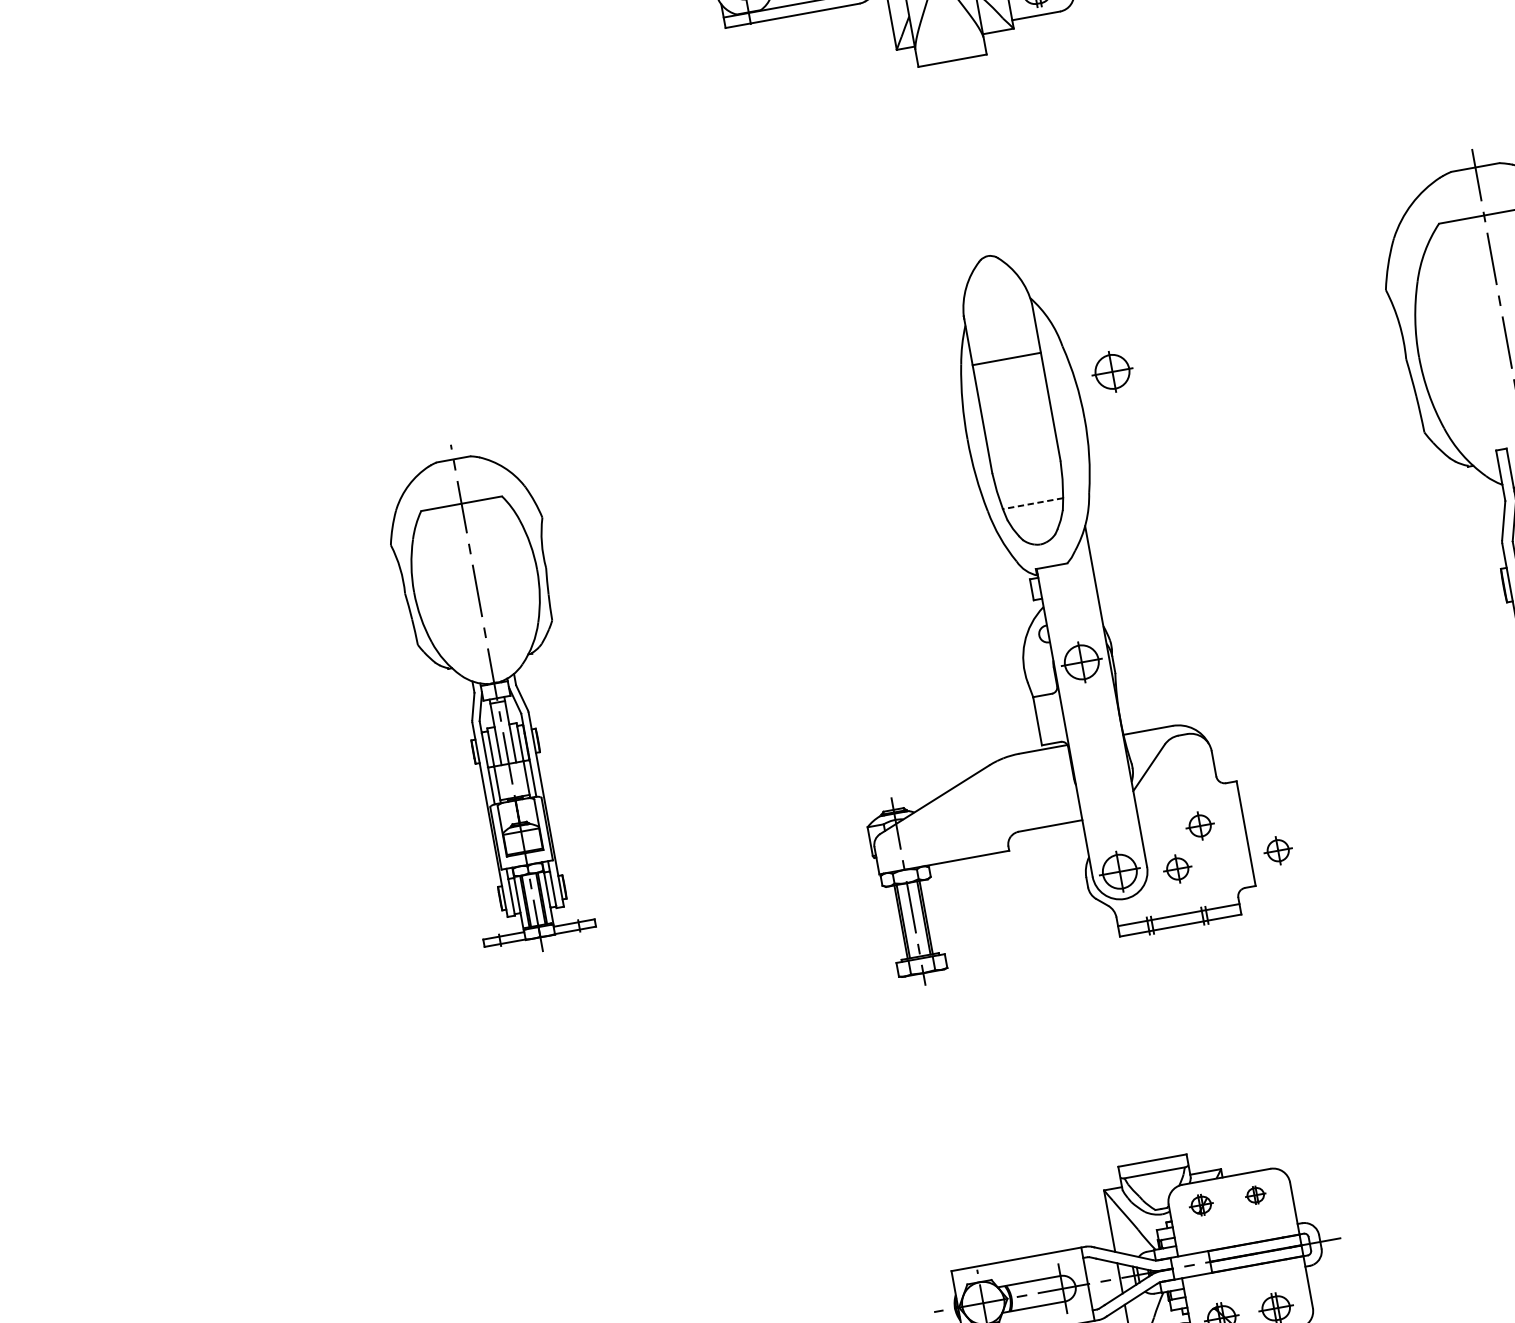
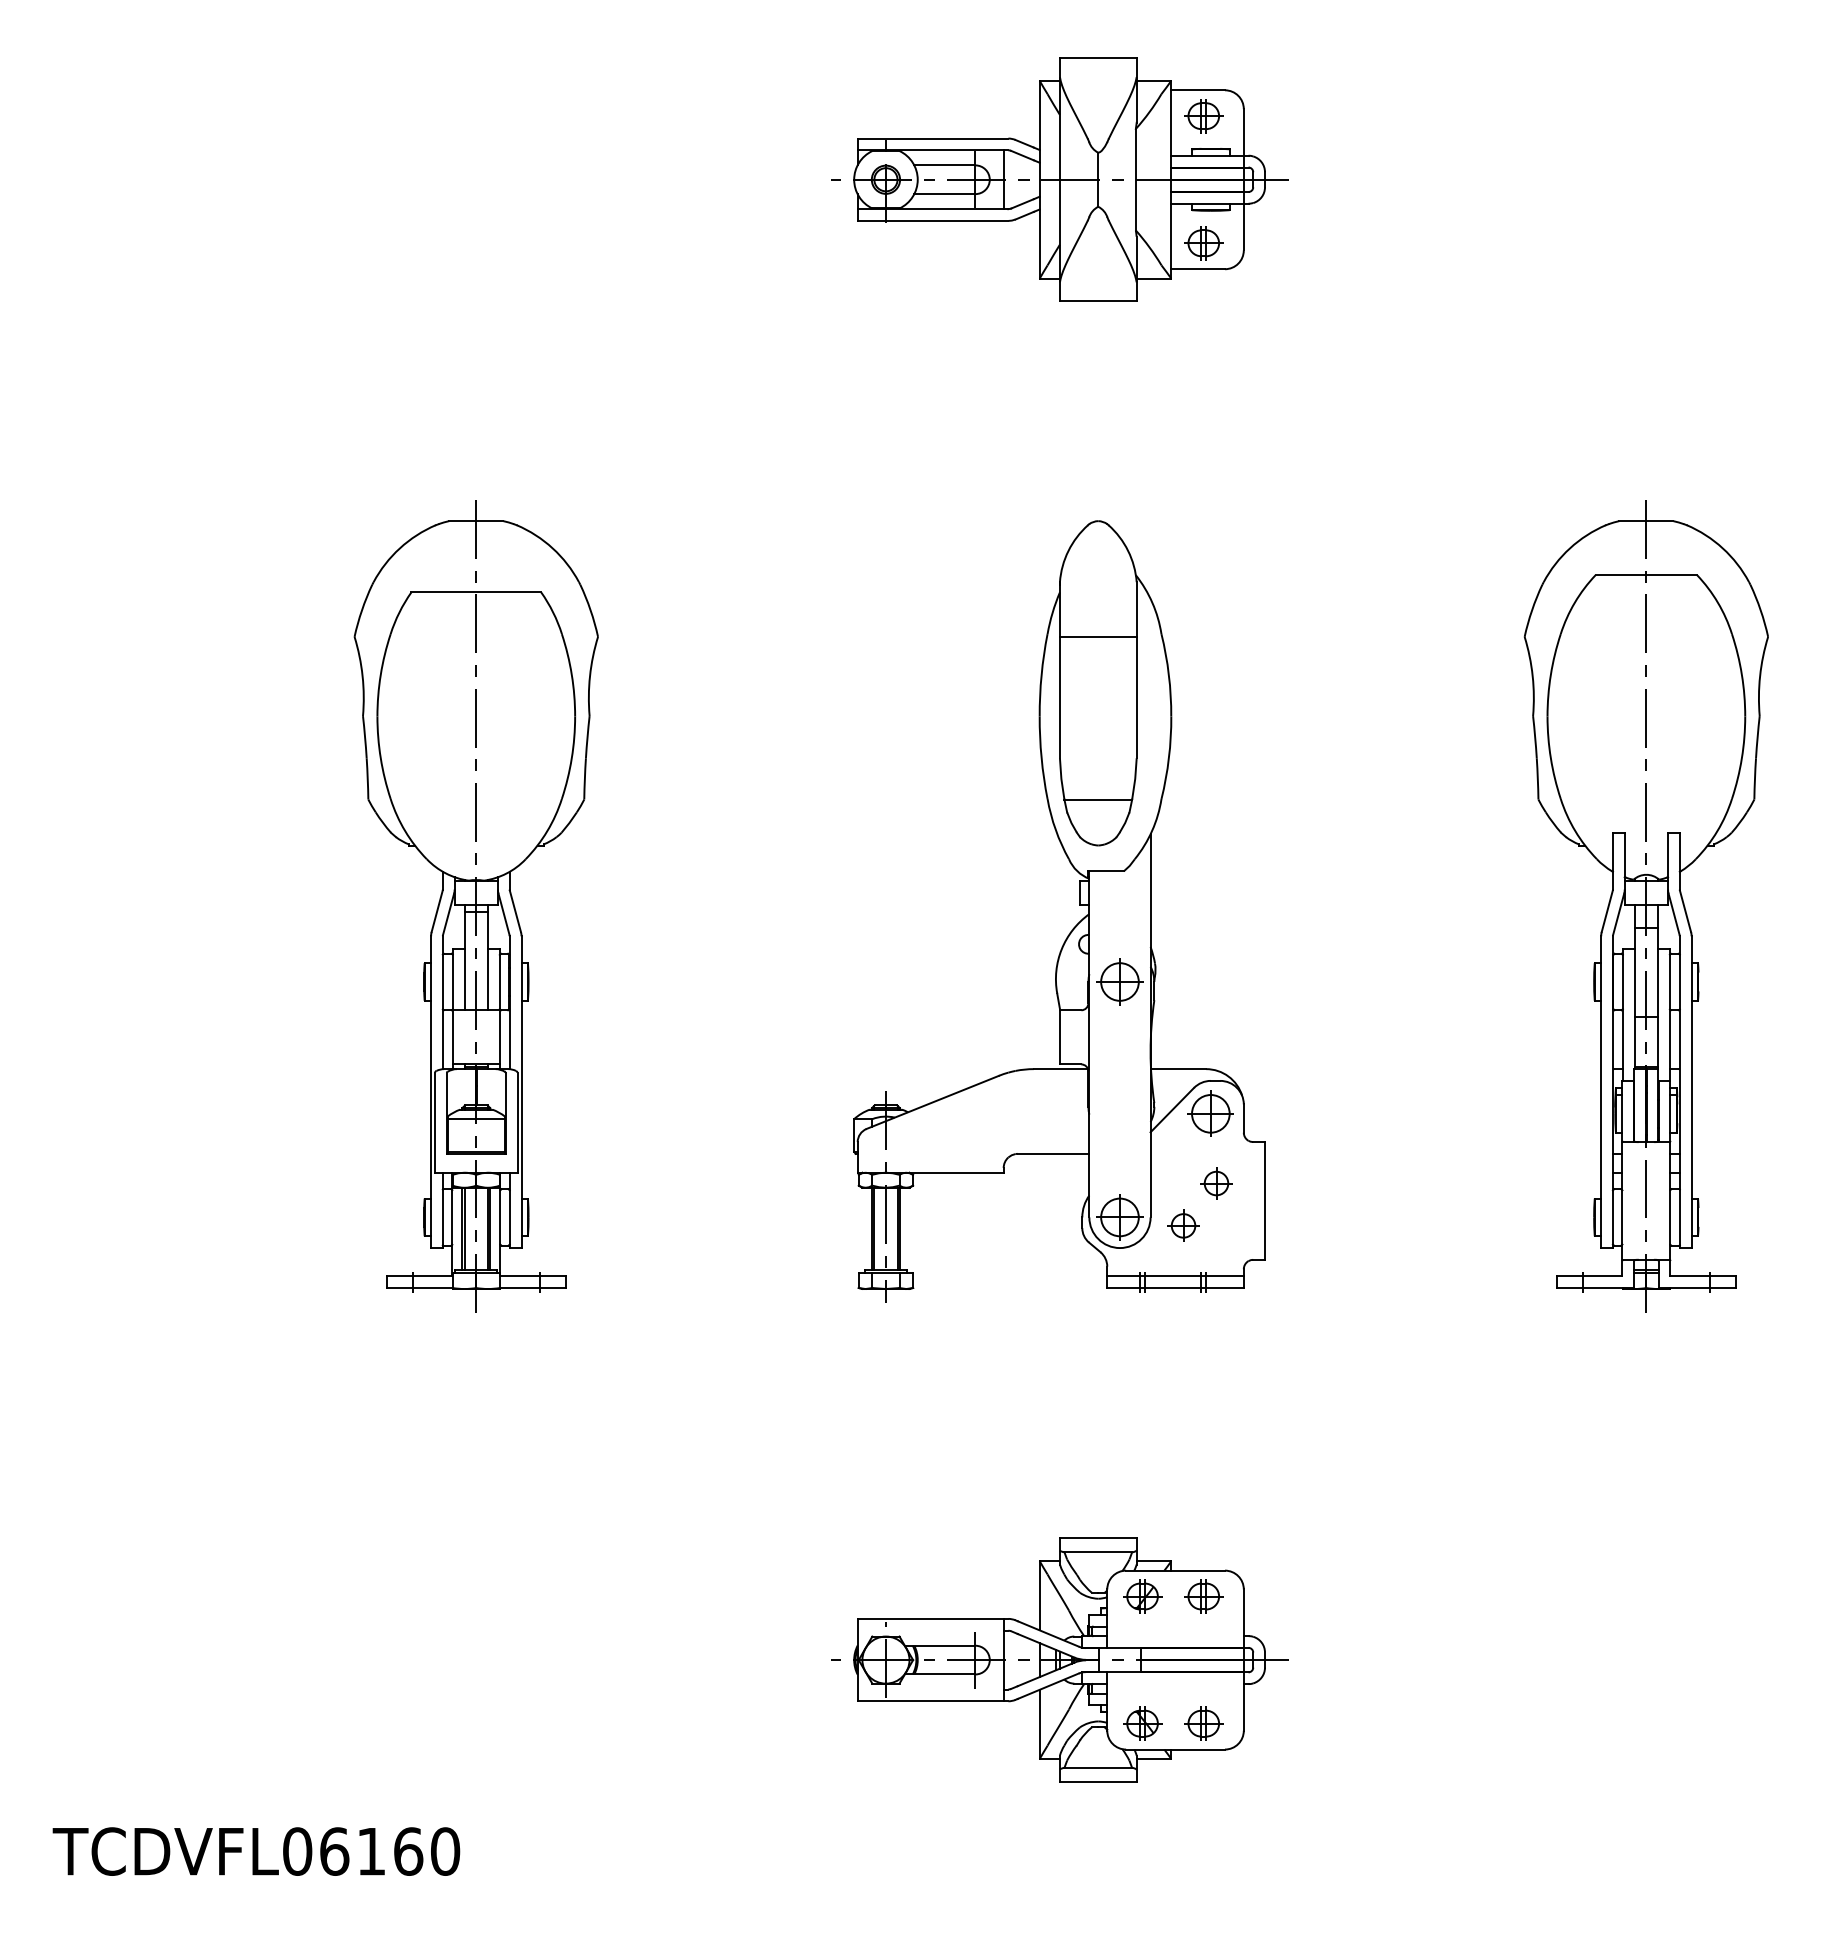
part: (1112, 371) -> (1210, 1113), moved
line: (1033, 503) -> (1098, 799), dashed -> solid
part: (496, 699) -> (475, 906), size x1.43
part: (1278, 850) -> (1296, 1225), removed
part: (1255, 1195) -> (1203, 1596), size x1.67
part: (1201, 1205) -> (1142, 1596), size x1.43

